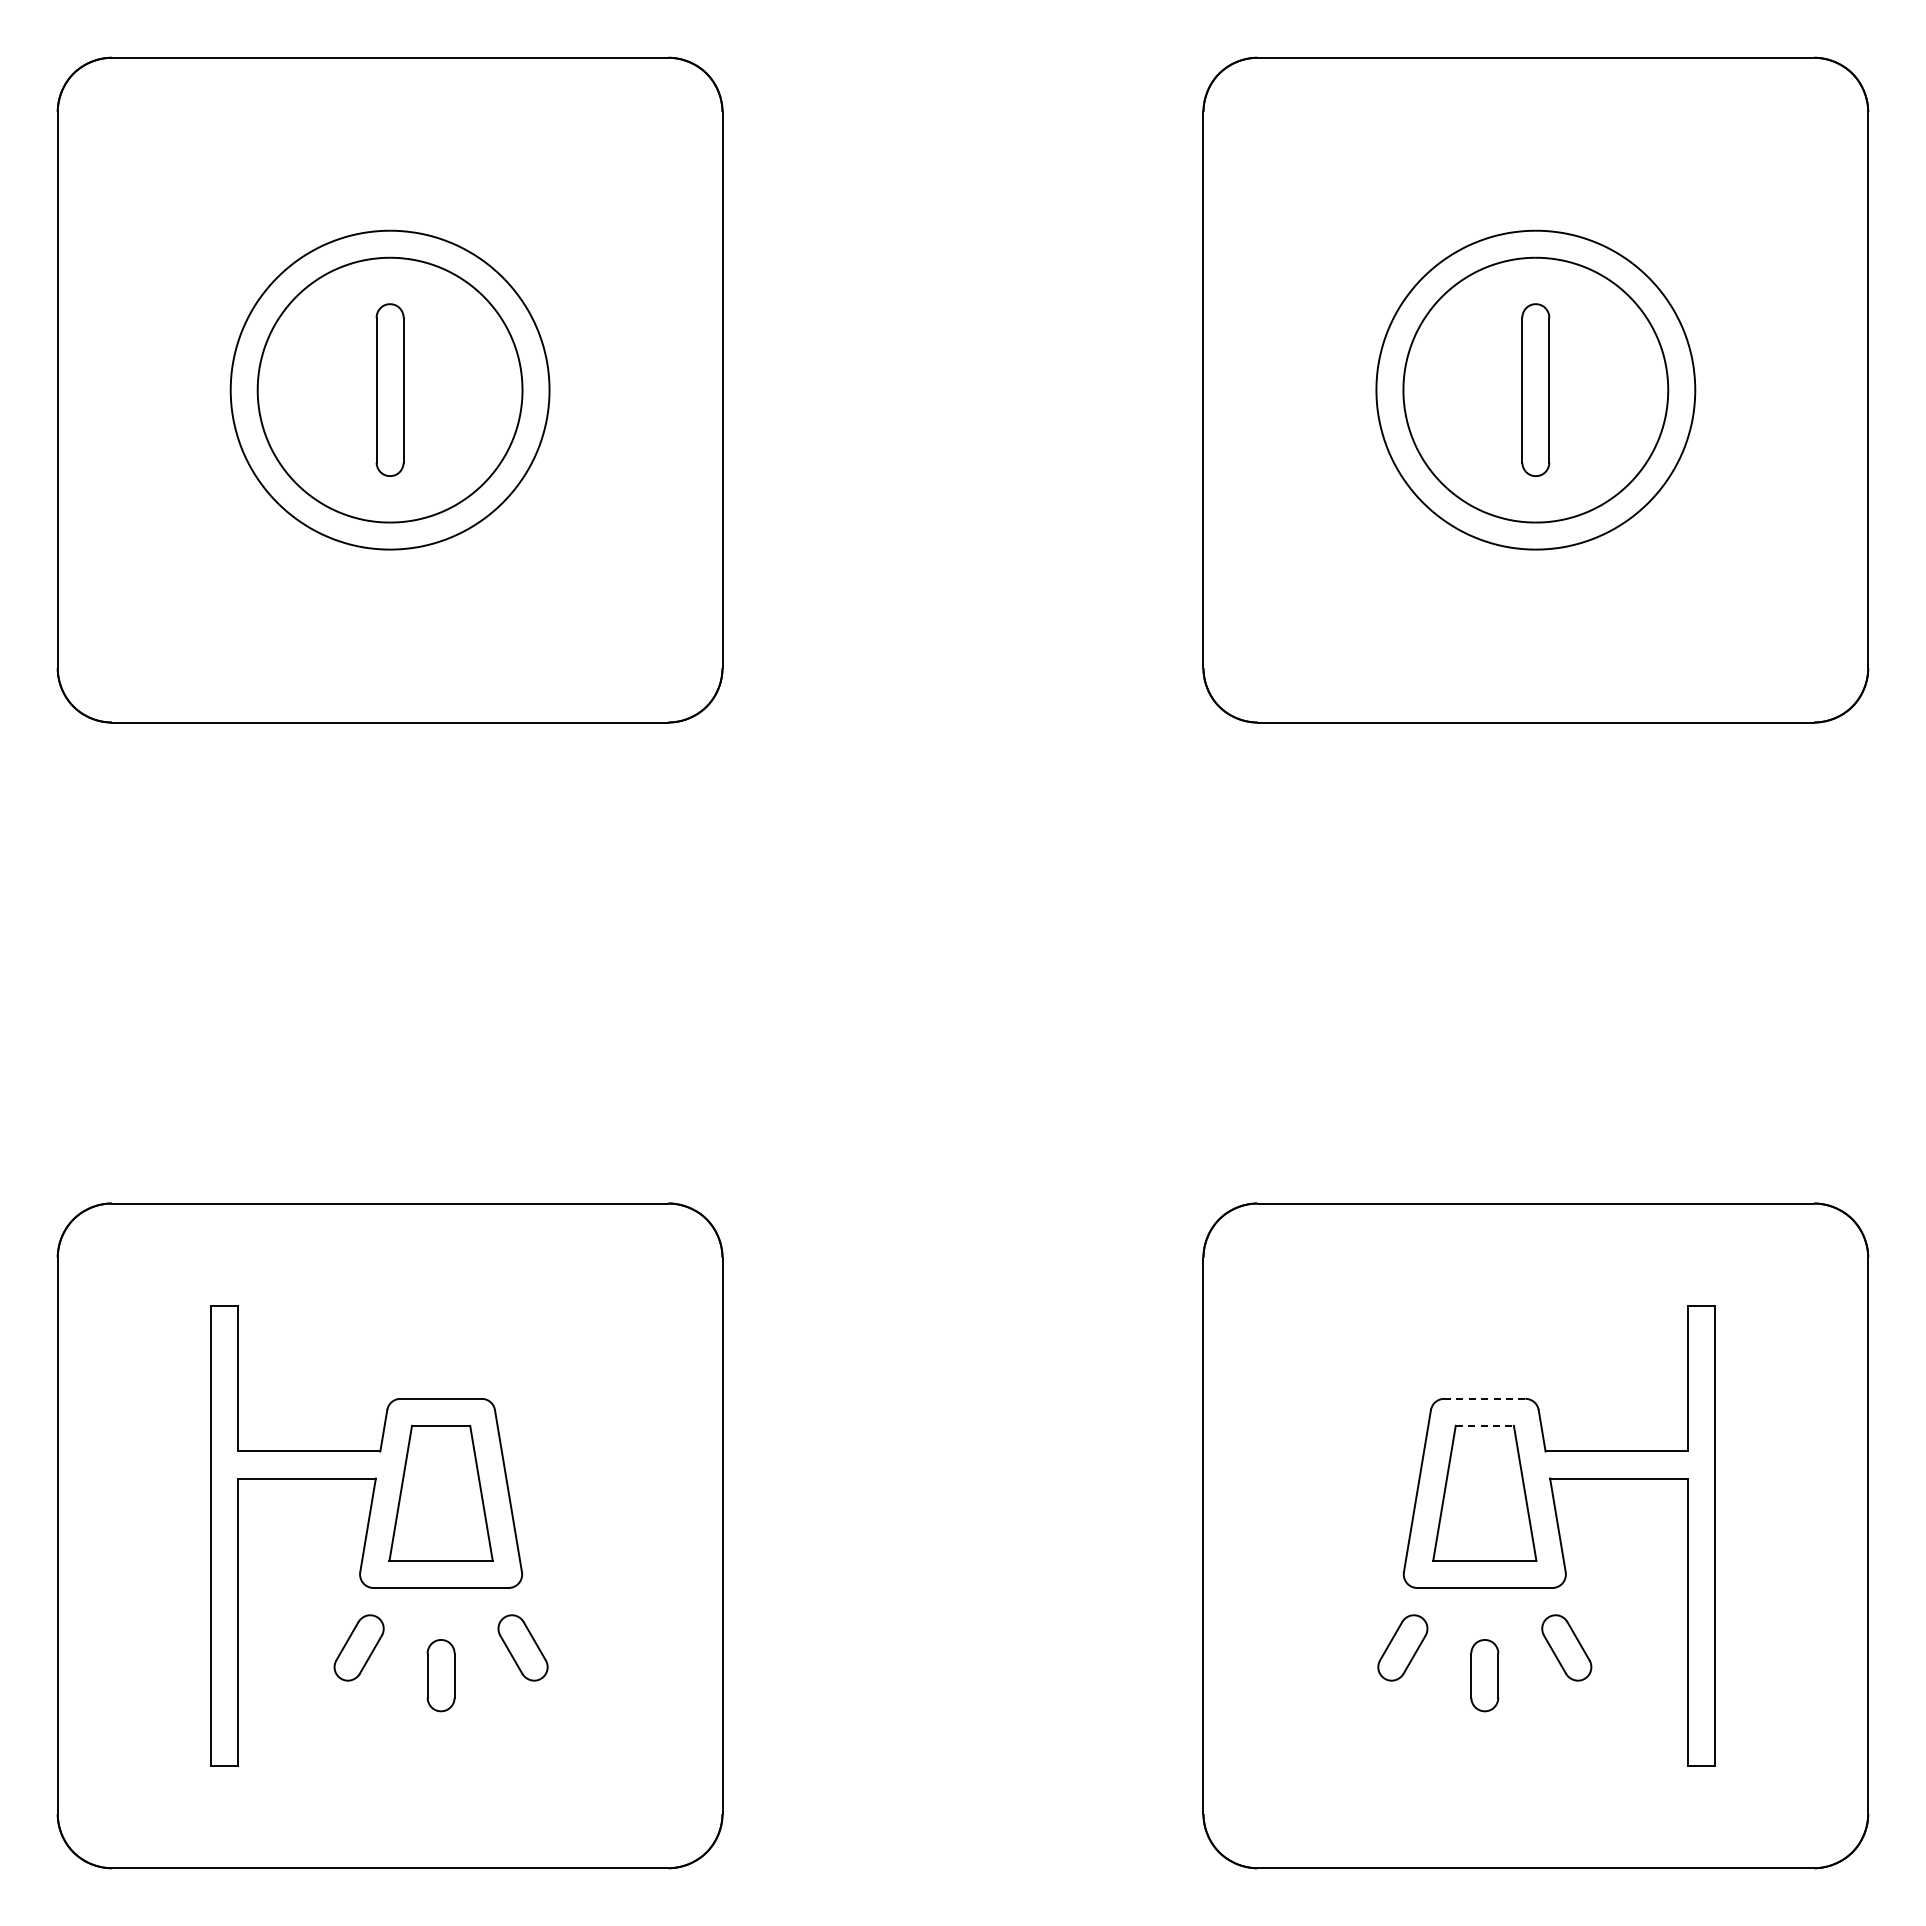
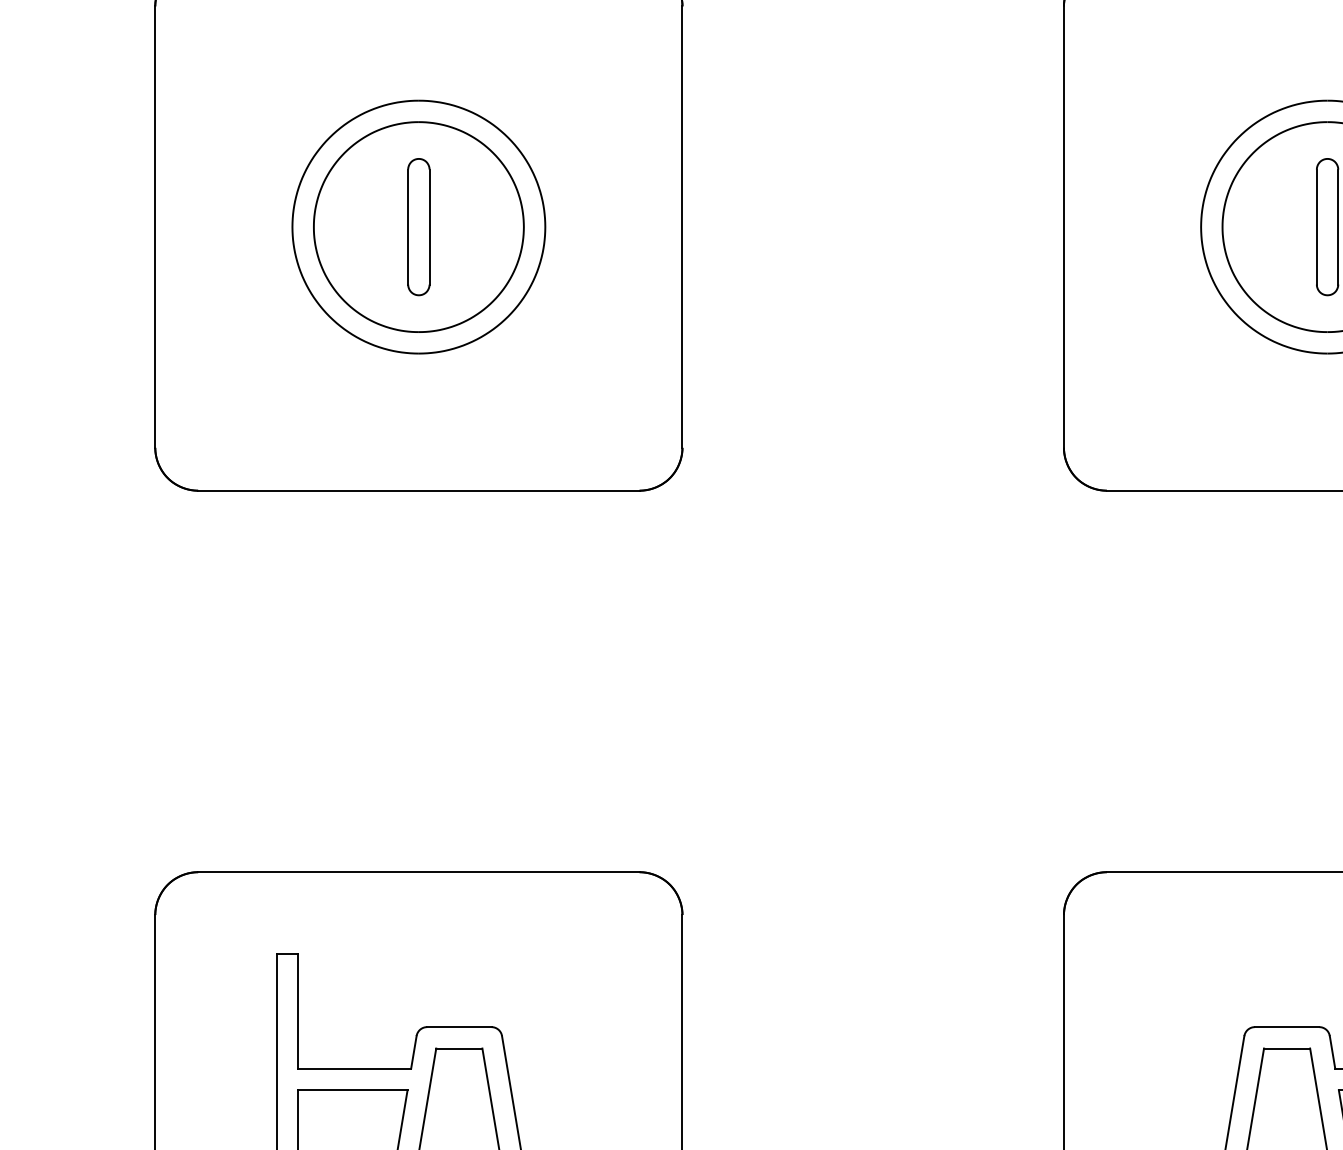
line: (1484, 1398) -> (1286, 1026), dashed -> solid
line: (1485, 1425) -> (1287, 1048), dashed -> solid

